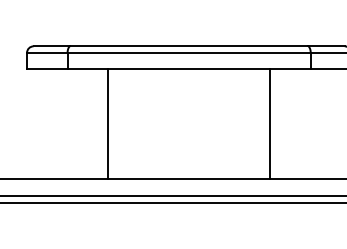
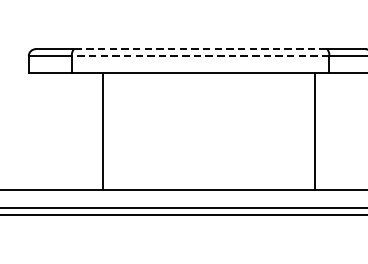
line: (188, 46) -> (199, 49), solid -> dashed
line: (189, 52) -> (200, 55), solid -> dashed
line: (108, 124) -> (103, 132), moved
line: (270, 124) -> (315, 132), moved

